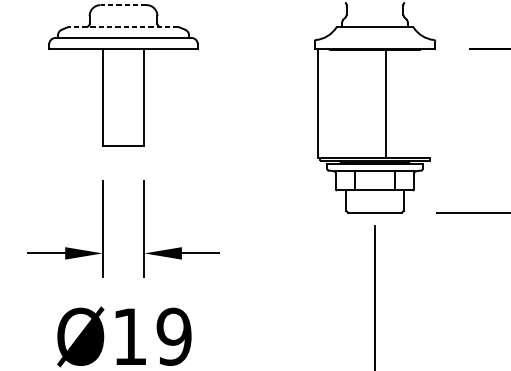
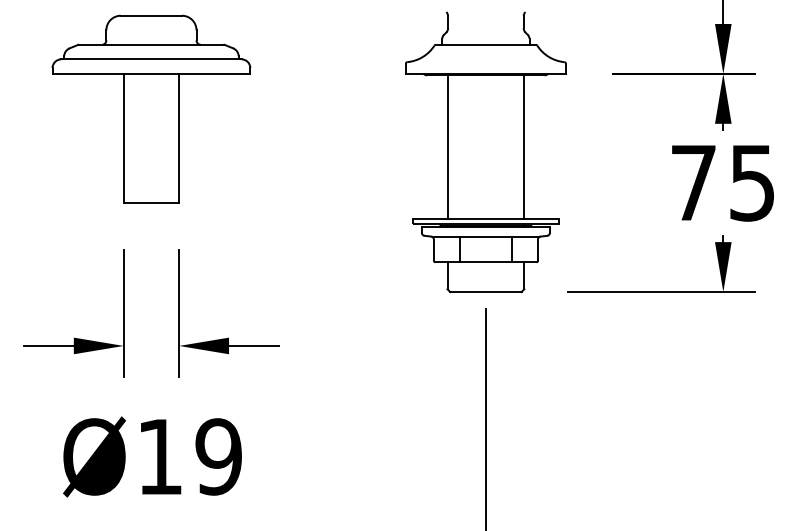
line: (123, 4) -> (151, 15), dashed -> solid
line: (122, 26) -> (150, 44), dashed -> solid
line: (317, 104) -> (447, 147), moved
line: (385, 104) -> (524, 147), moved

